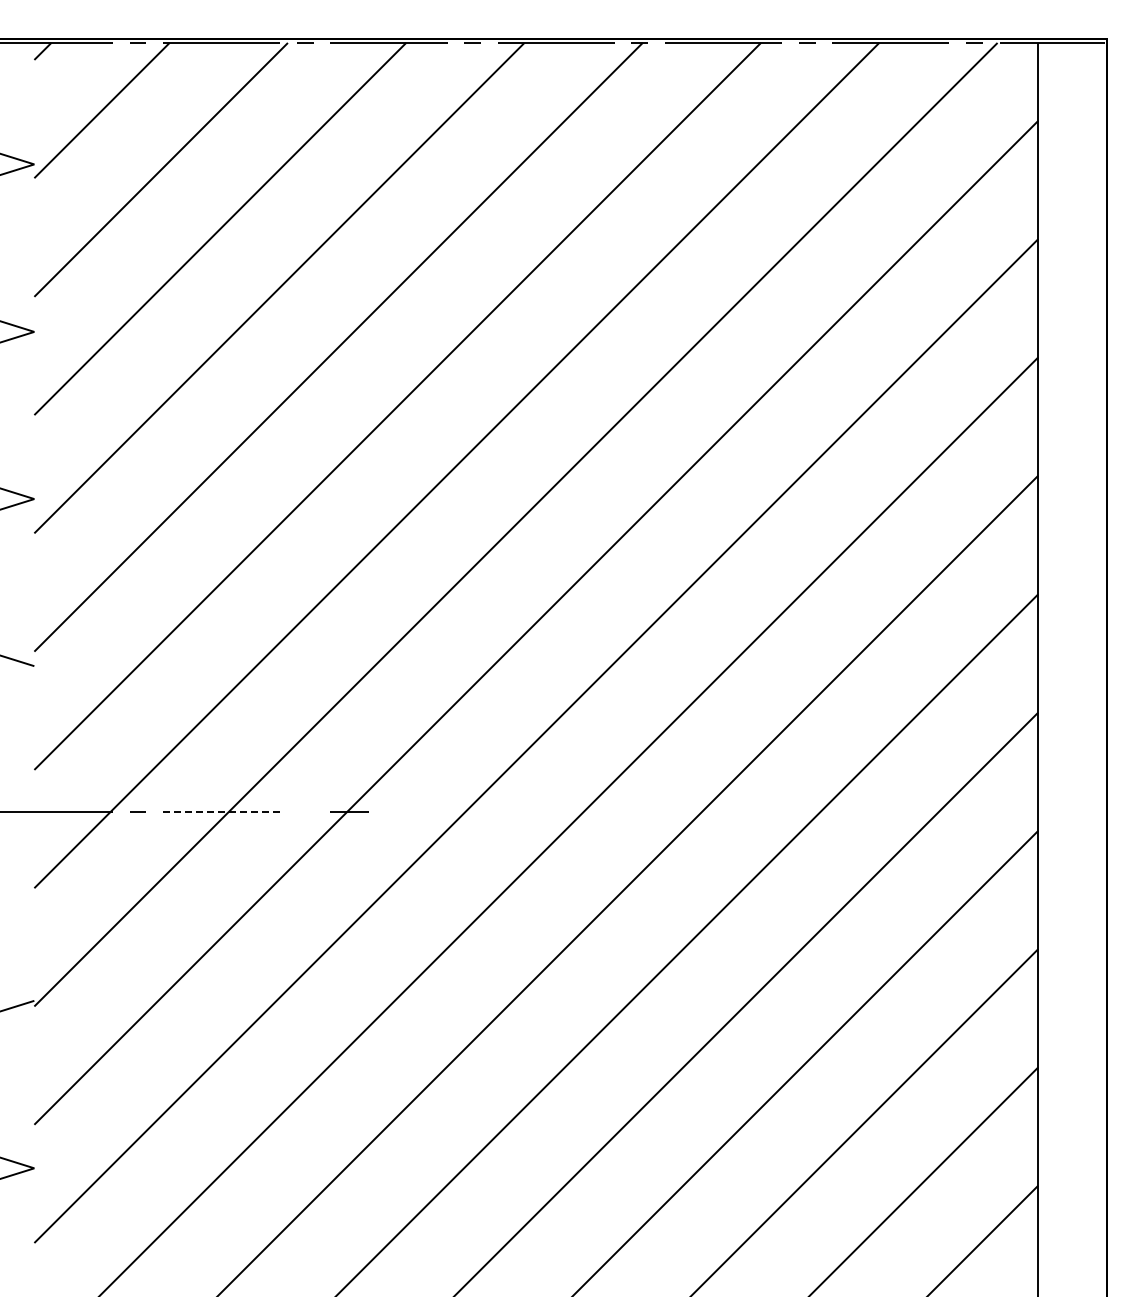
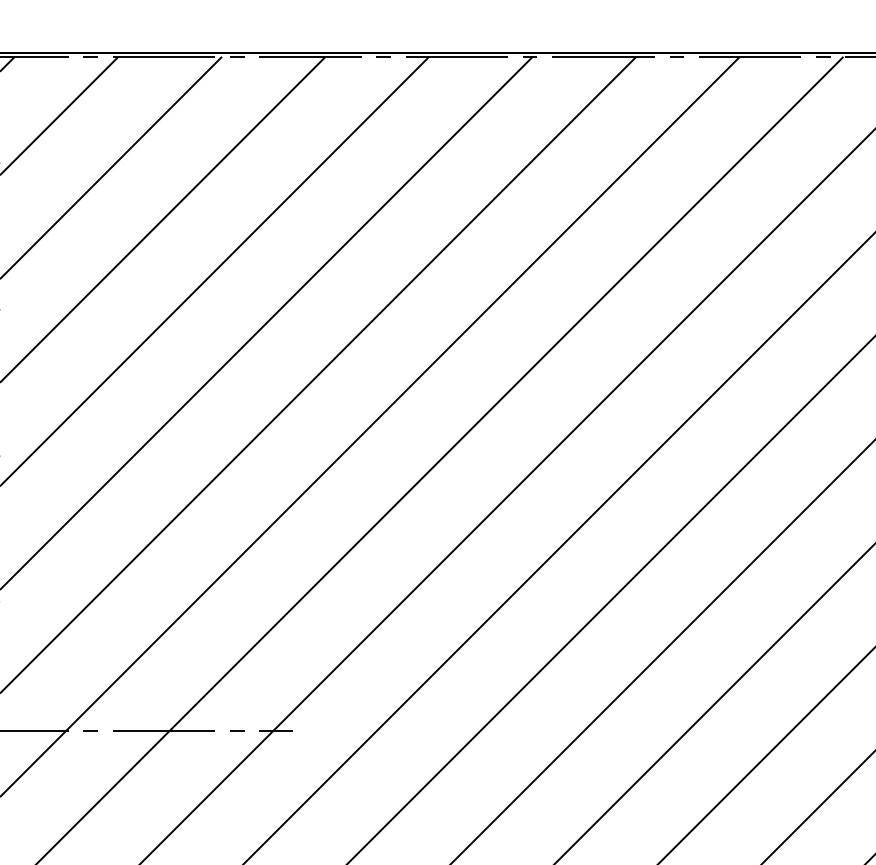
line: (305, 811) -> (237, 729), added
line: (222, 812) -> (164, 730), dashed -> solid

